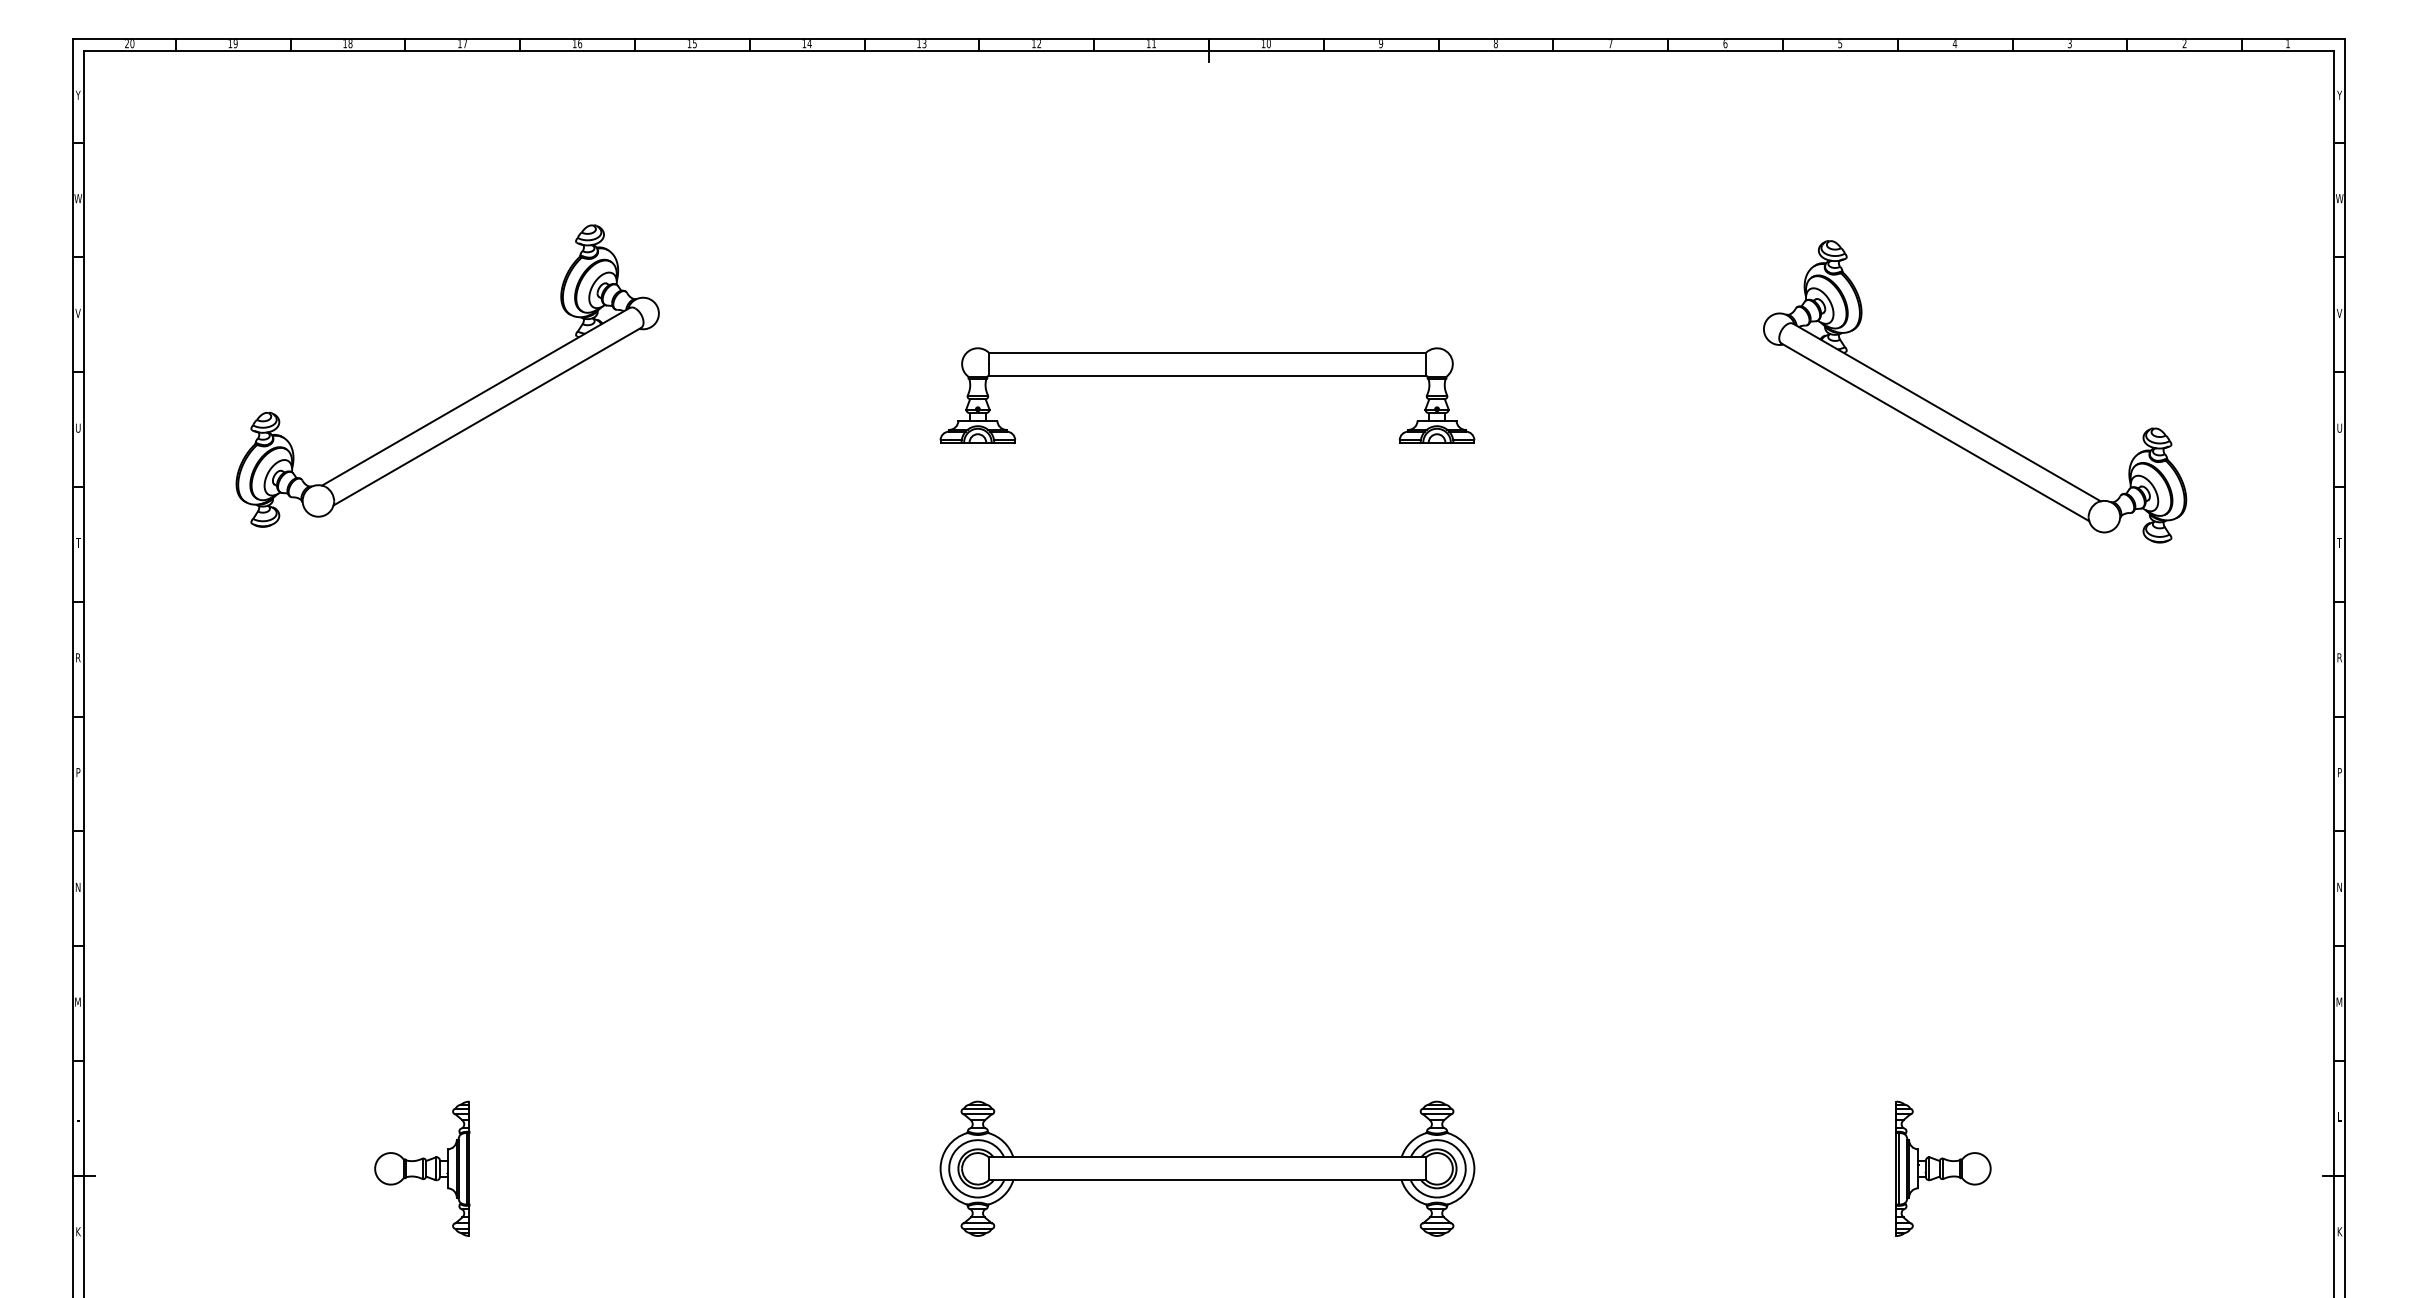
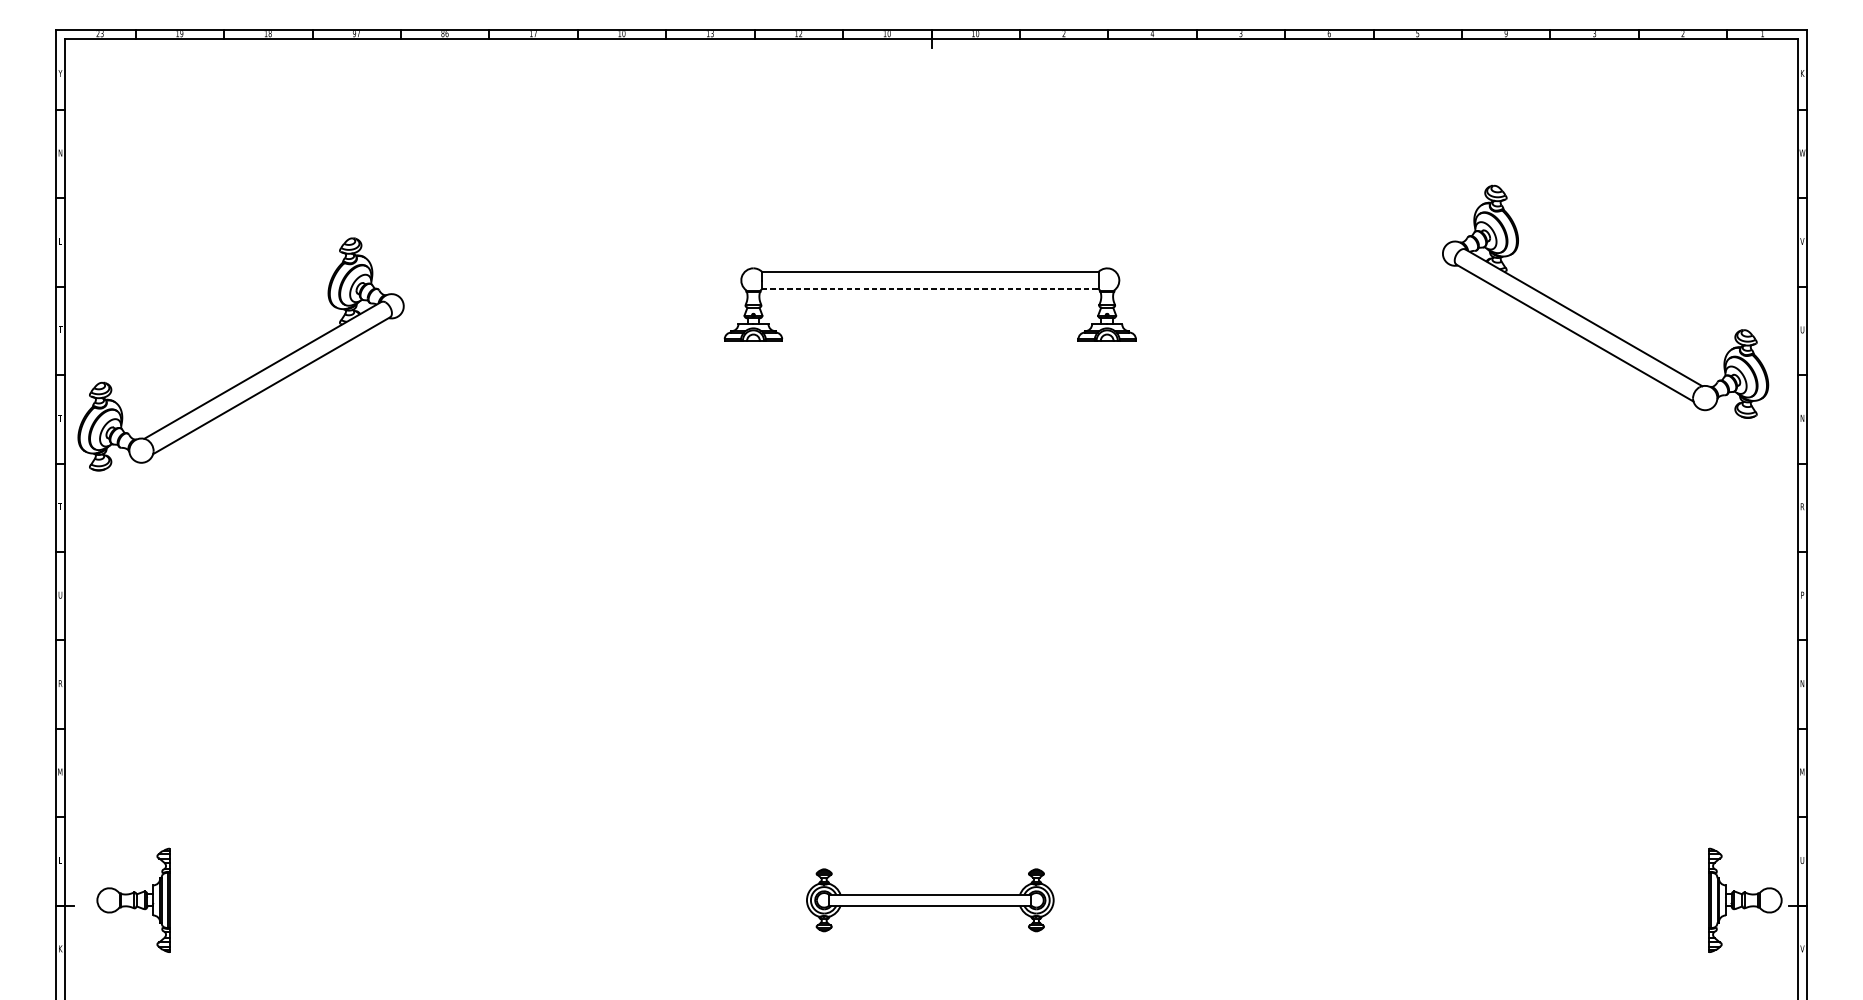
text: (132, 44) -> (102, 34), 20 -> 23
text: (459, 44) -> (354, 34), 17 -> 97
text: (574, 44) -> (442, 34), 16 -> 86
text: (694, 44) -> (535, 34), 15 -> 17
text: (809, 44) -> (623, 34), 14 -> 10
text: (1154, 44) -> (889, 34), 11 -> 10
text: (1381, 44) -> (1064, 34), 9 -> 2
text: (1495, 44) -> (1152, 34), 8 -> 4
text: (1610, 44) -> (1240, 34), 7 -> 3
text: (1954, 44) -> (1505, 34), 4 -> 9
text: (2339, 94) -> (1802, 72), Y -> K
text: (77, 198) -> (59, 152), W -> N
text: (77, 312) -> (59, 240), V -> L
line: (1207, 375) -> (930, 289), solid -> dashed
part: (463, 402) -> (253, 374), moved
part: (1961, 419) -> (1595, 323), moved
text: (78, 427) -> (60, 329), U -> T
text: (2339, 542) -> (1802, 417), T -> N
text: (78, 657) -> (60, 506), R -> T
text: (77, 772) -> (59, 595), P -> U
text: (77, 886) -> (59, 682), N -> R
text: (2339, 1116) -> (1802, 860), L -> U
part: (422, 1168) -> (133, 900), moved
part: (1207, 1168) -> (930, 900), size x0.6
part: (1943, 1168) -> (1745, 900), moved
text: (2339, 1231) -> (1802, 948), K -> V

